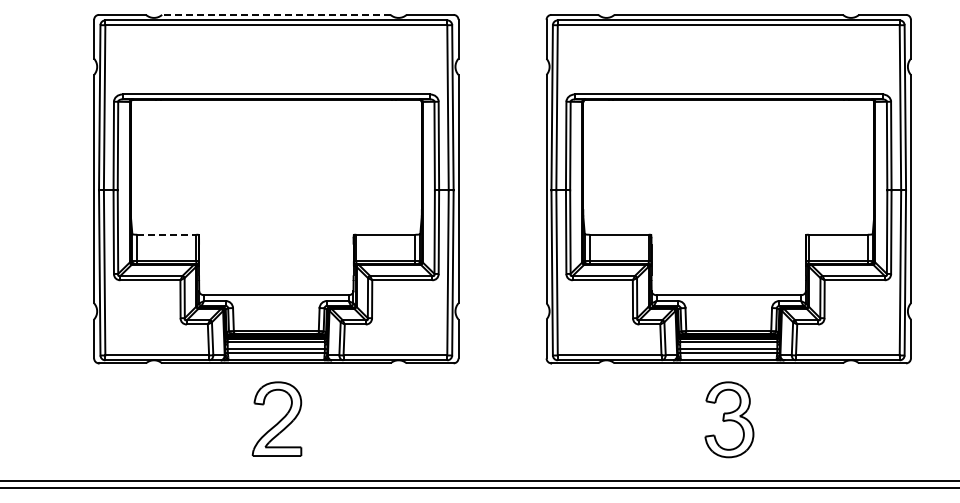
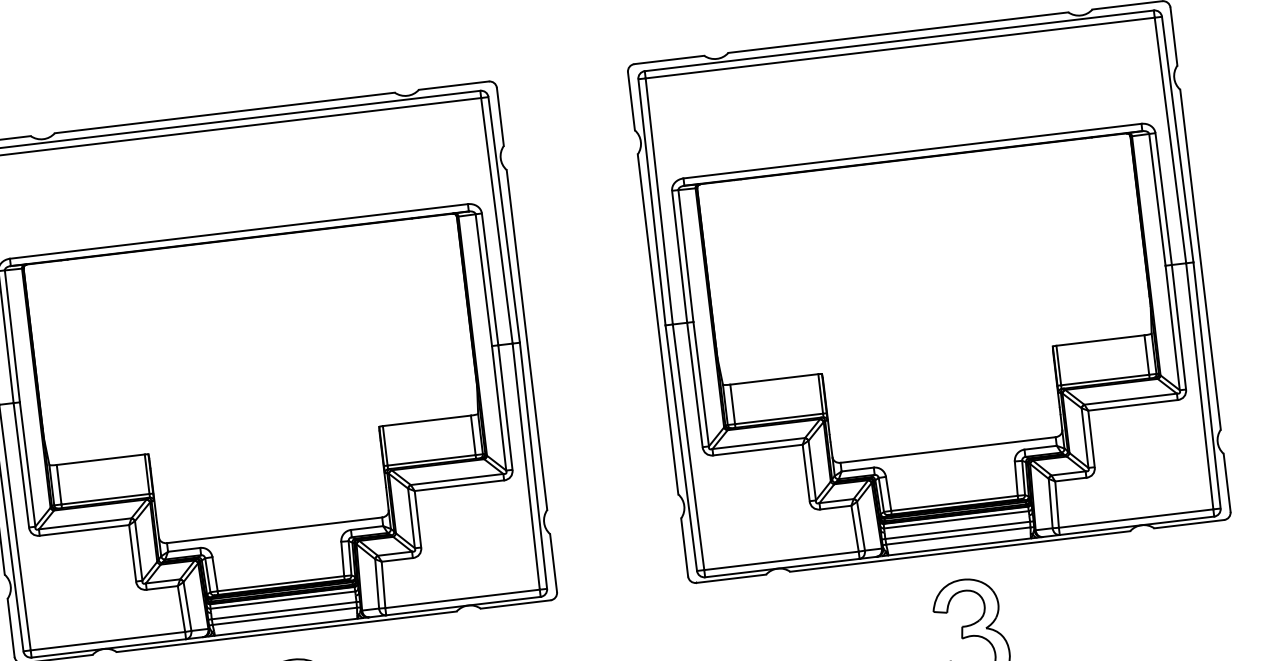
line: (275, 14) -> (223, 112), dashed -> solid
line: (166, 234) -> (100, 459), dashed -> solid

